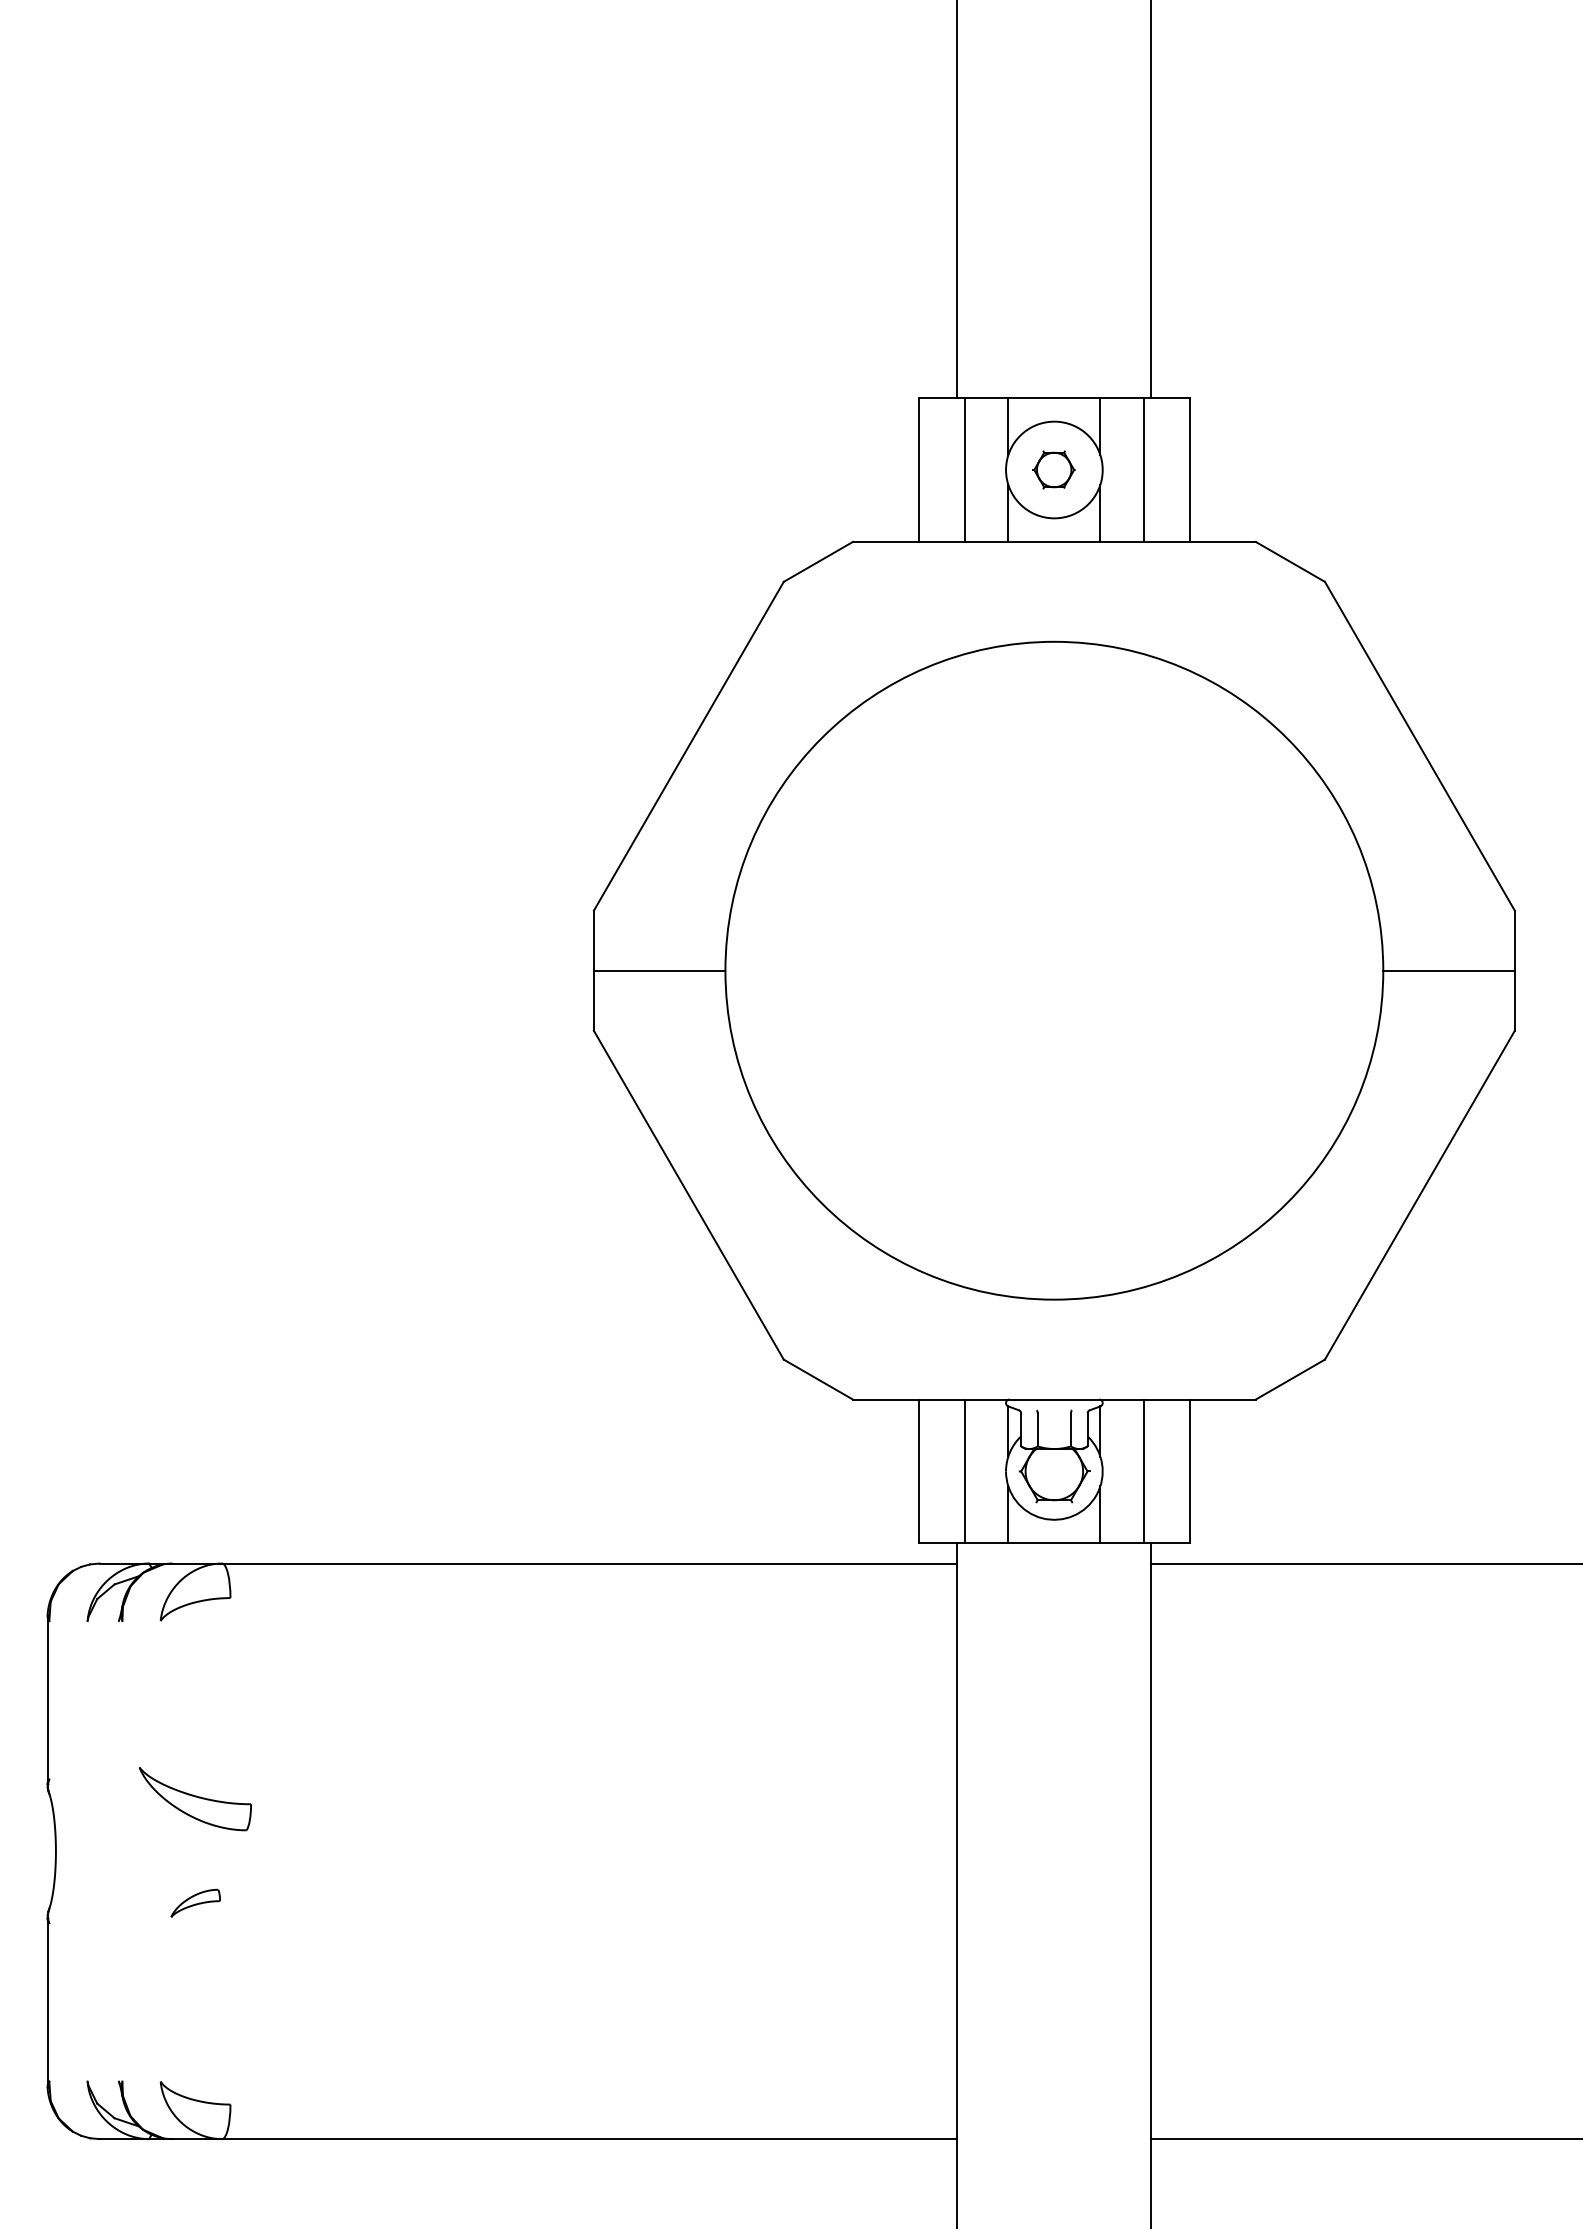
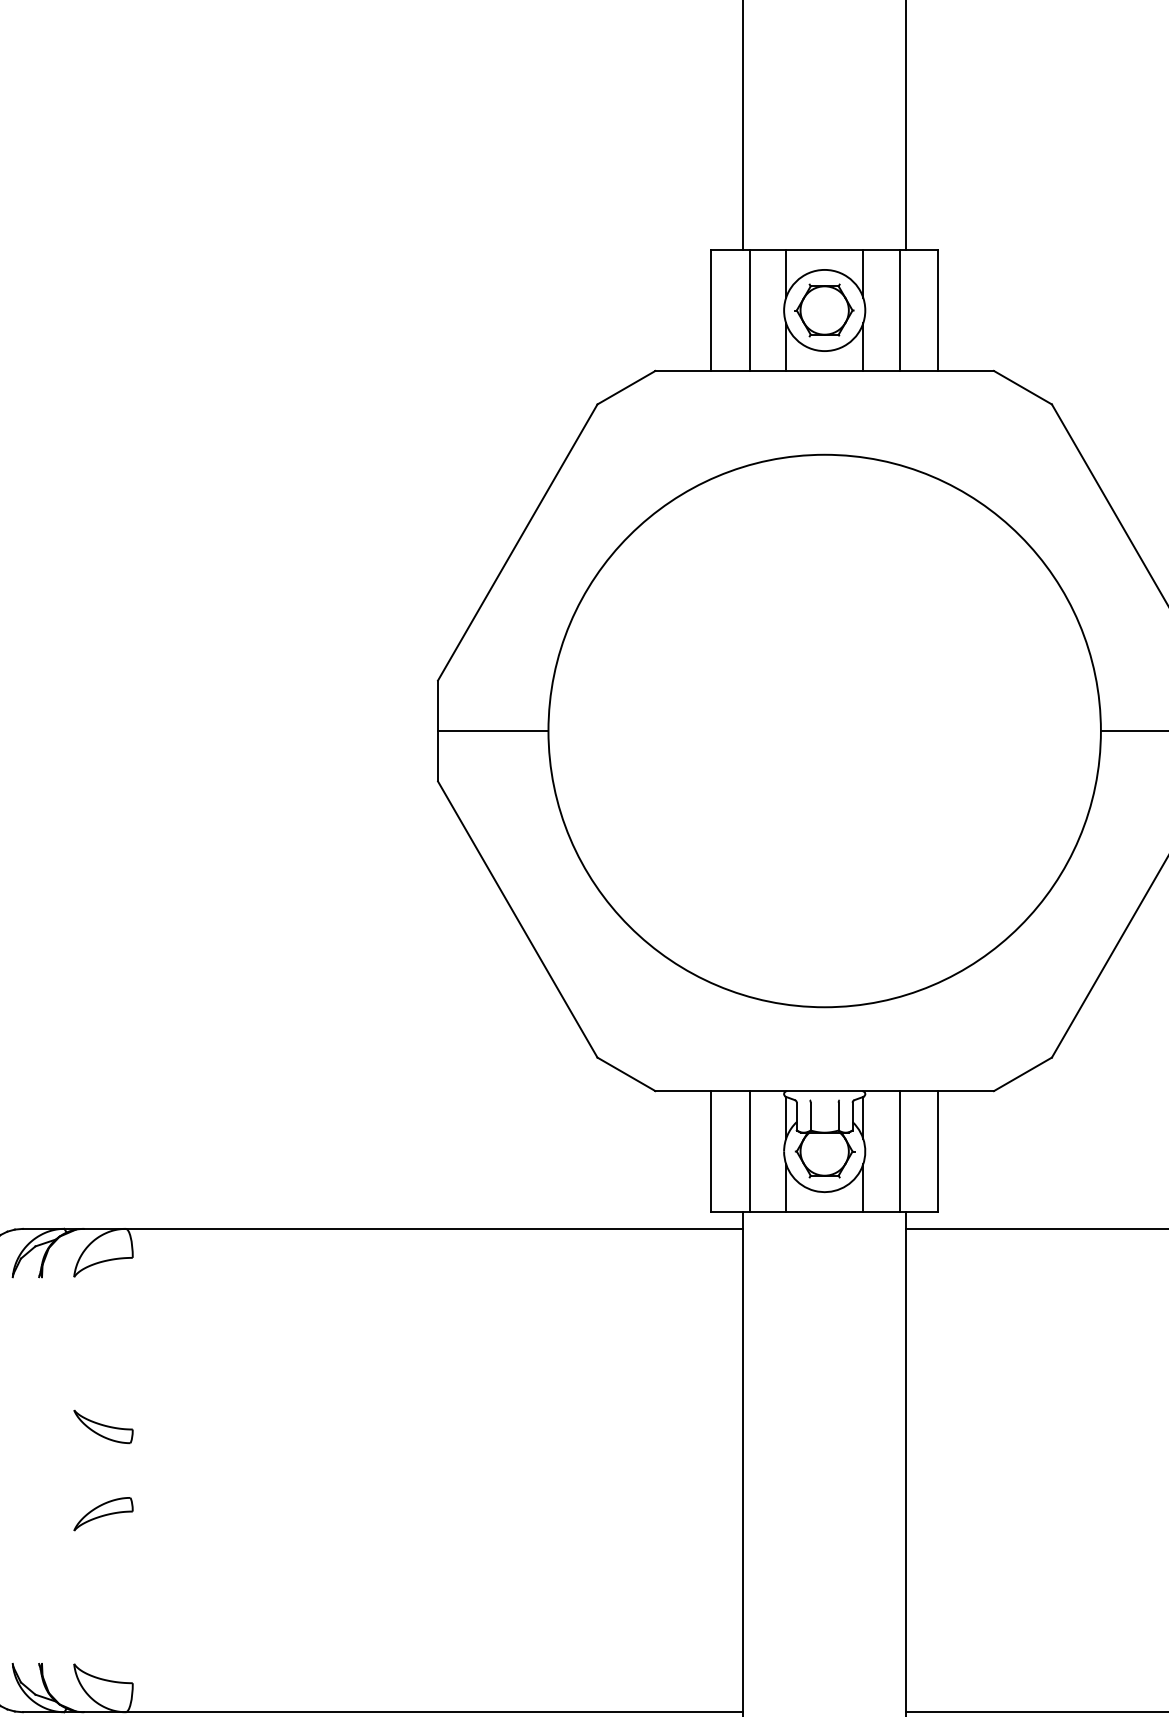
part: (1053, 469) -> (823, 310), size x1.67
part: (195, 1799) -> (103, 1427), size x0.62
part: (195, 1903) -> (103, 1514), size x1.43

